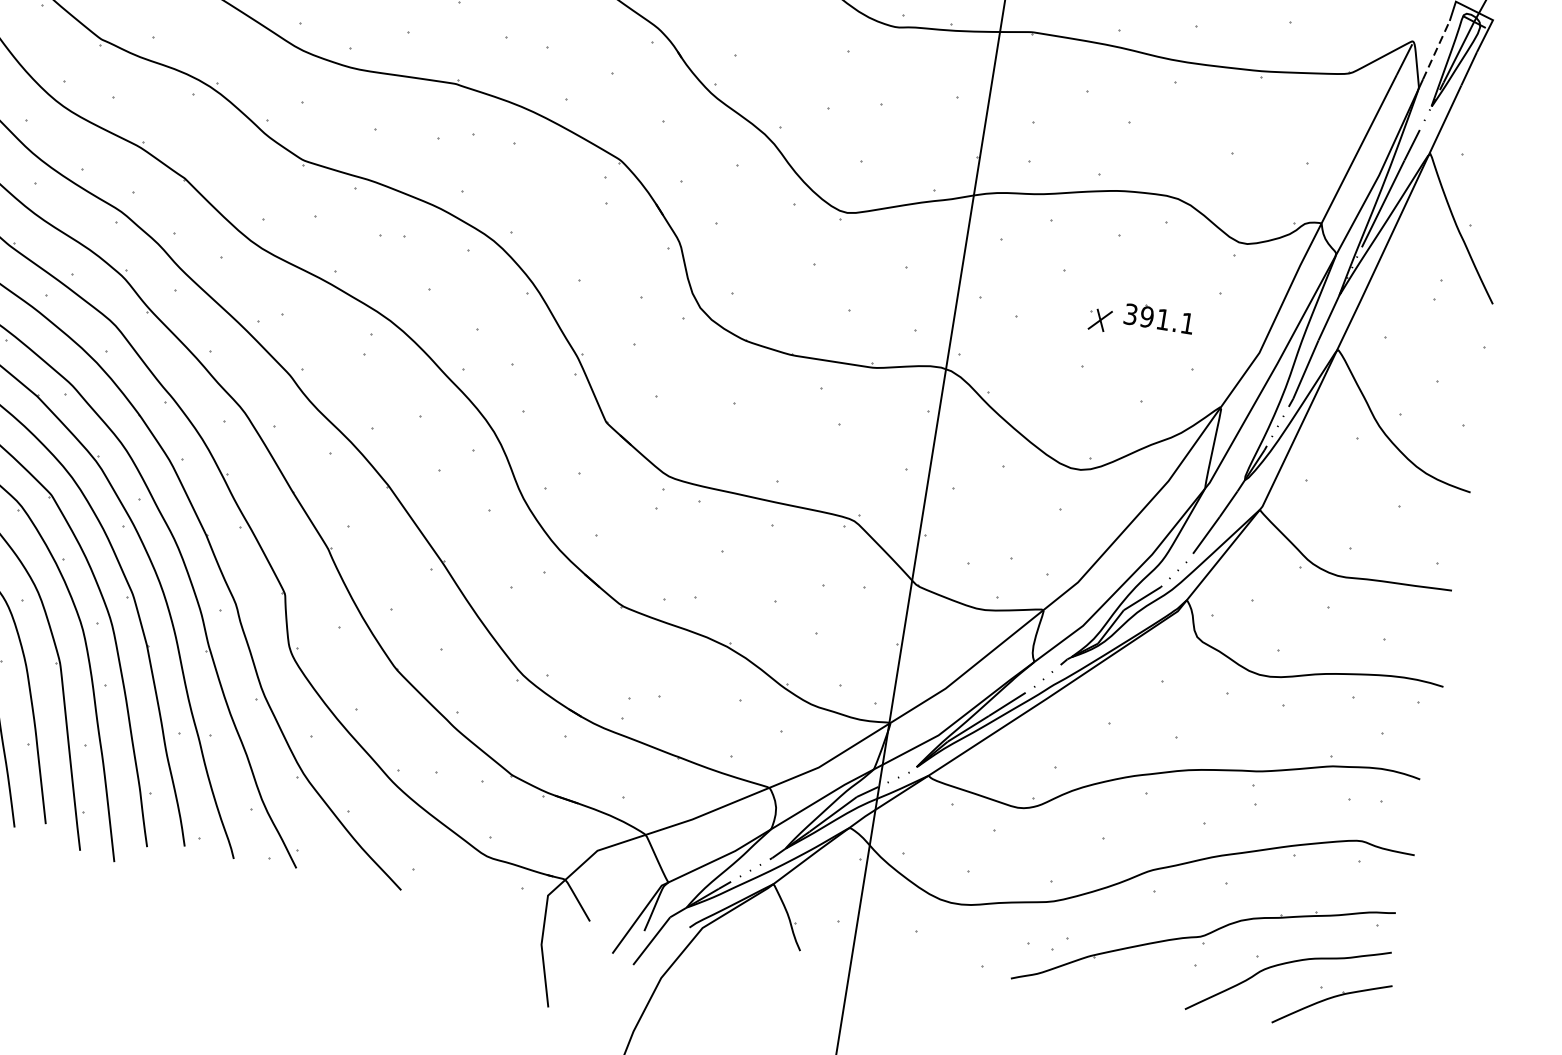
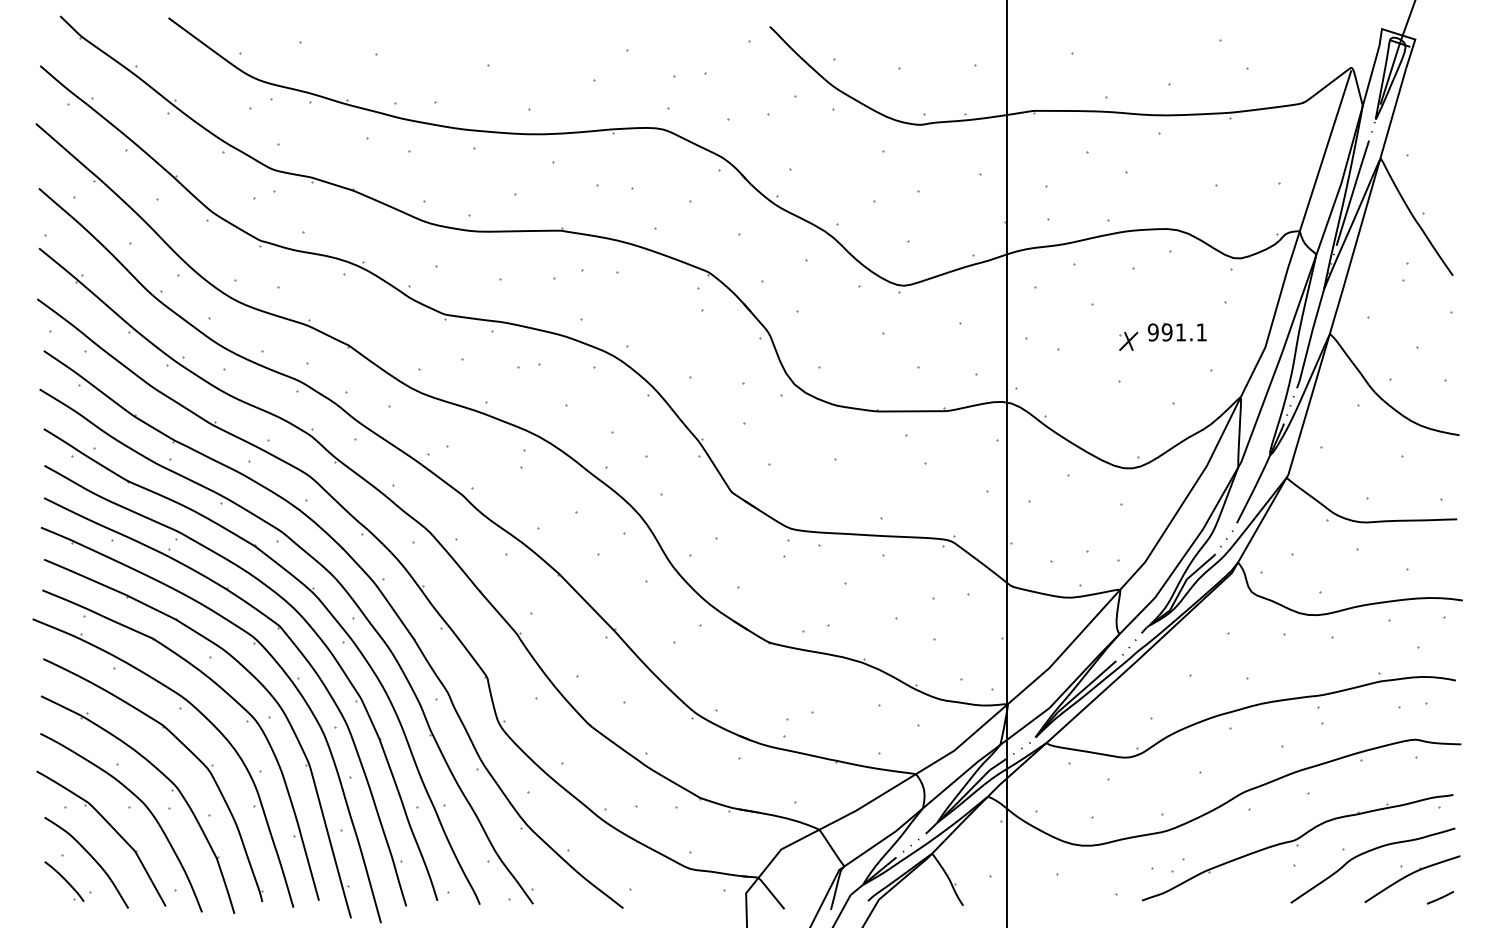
line: (1436, 49) -> (1372, 71), dashed -> solid
text: (1129, 314) -> (1152, 332), 391.1 -> 991.1
line: (1361, 1030) -> (1440, 897), added

